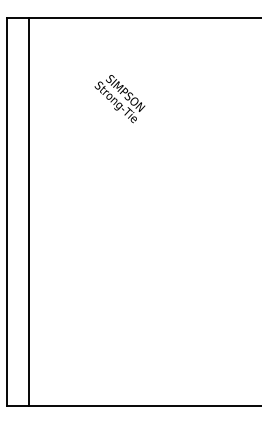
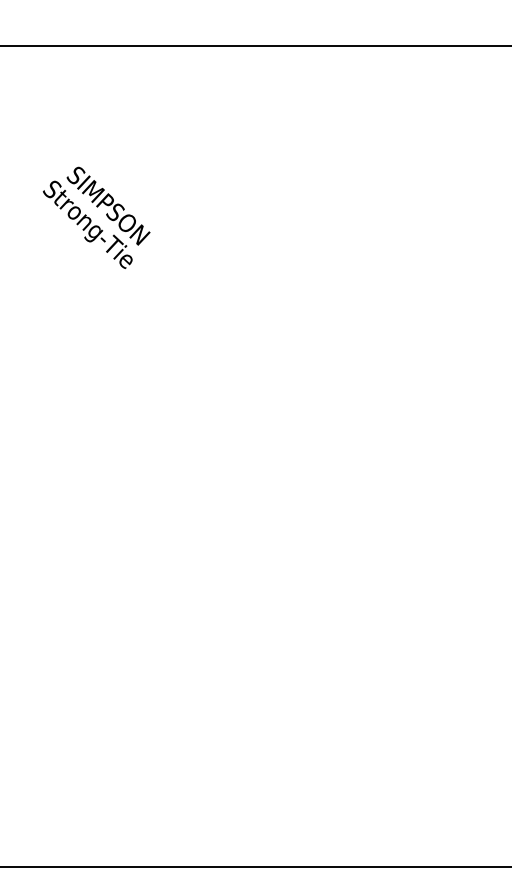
text: (119, 99) -> (95, 218), moved
line: (28, 211) -> (8, 455), removed

